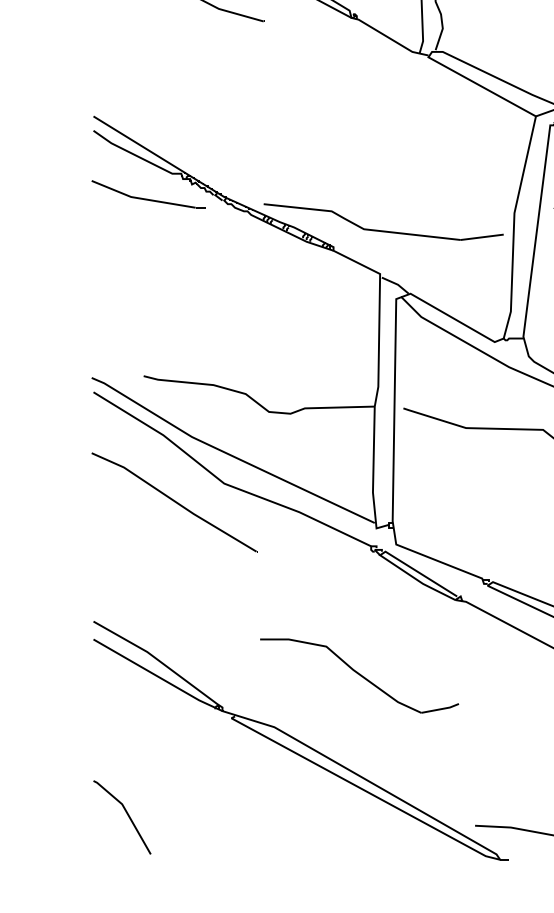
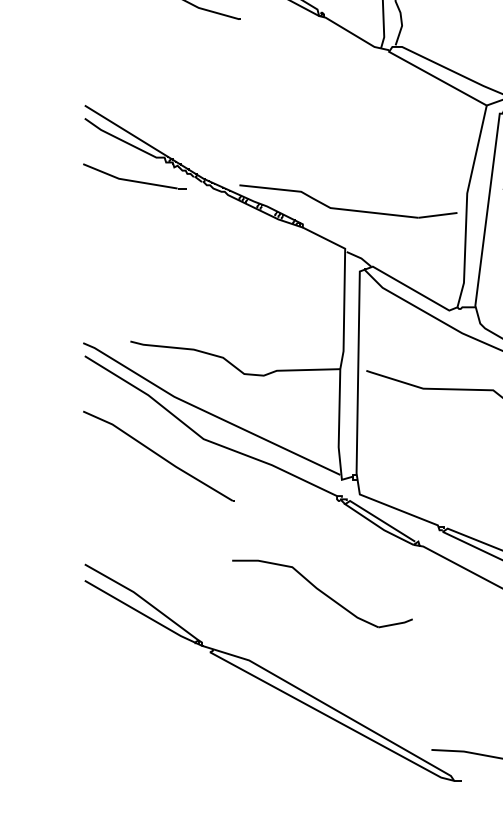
part: (359, 675) -> (322, 593), moved
line: (127, 815) -> (115, 740), removed

